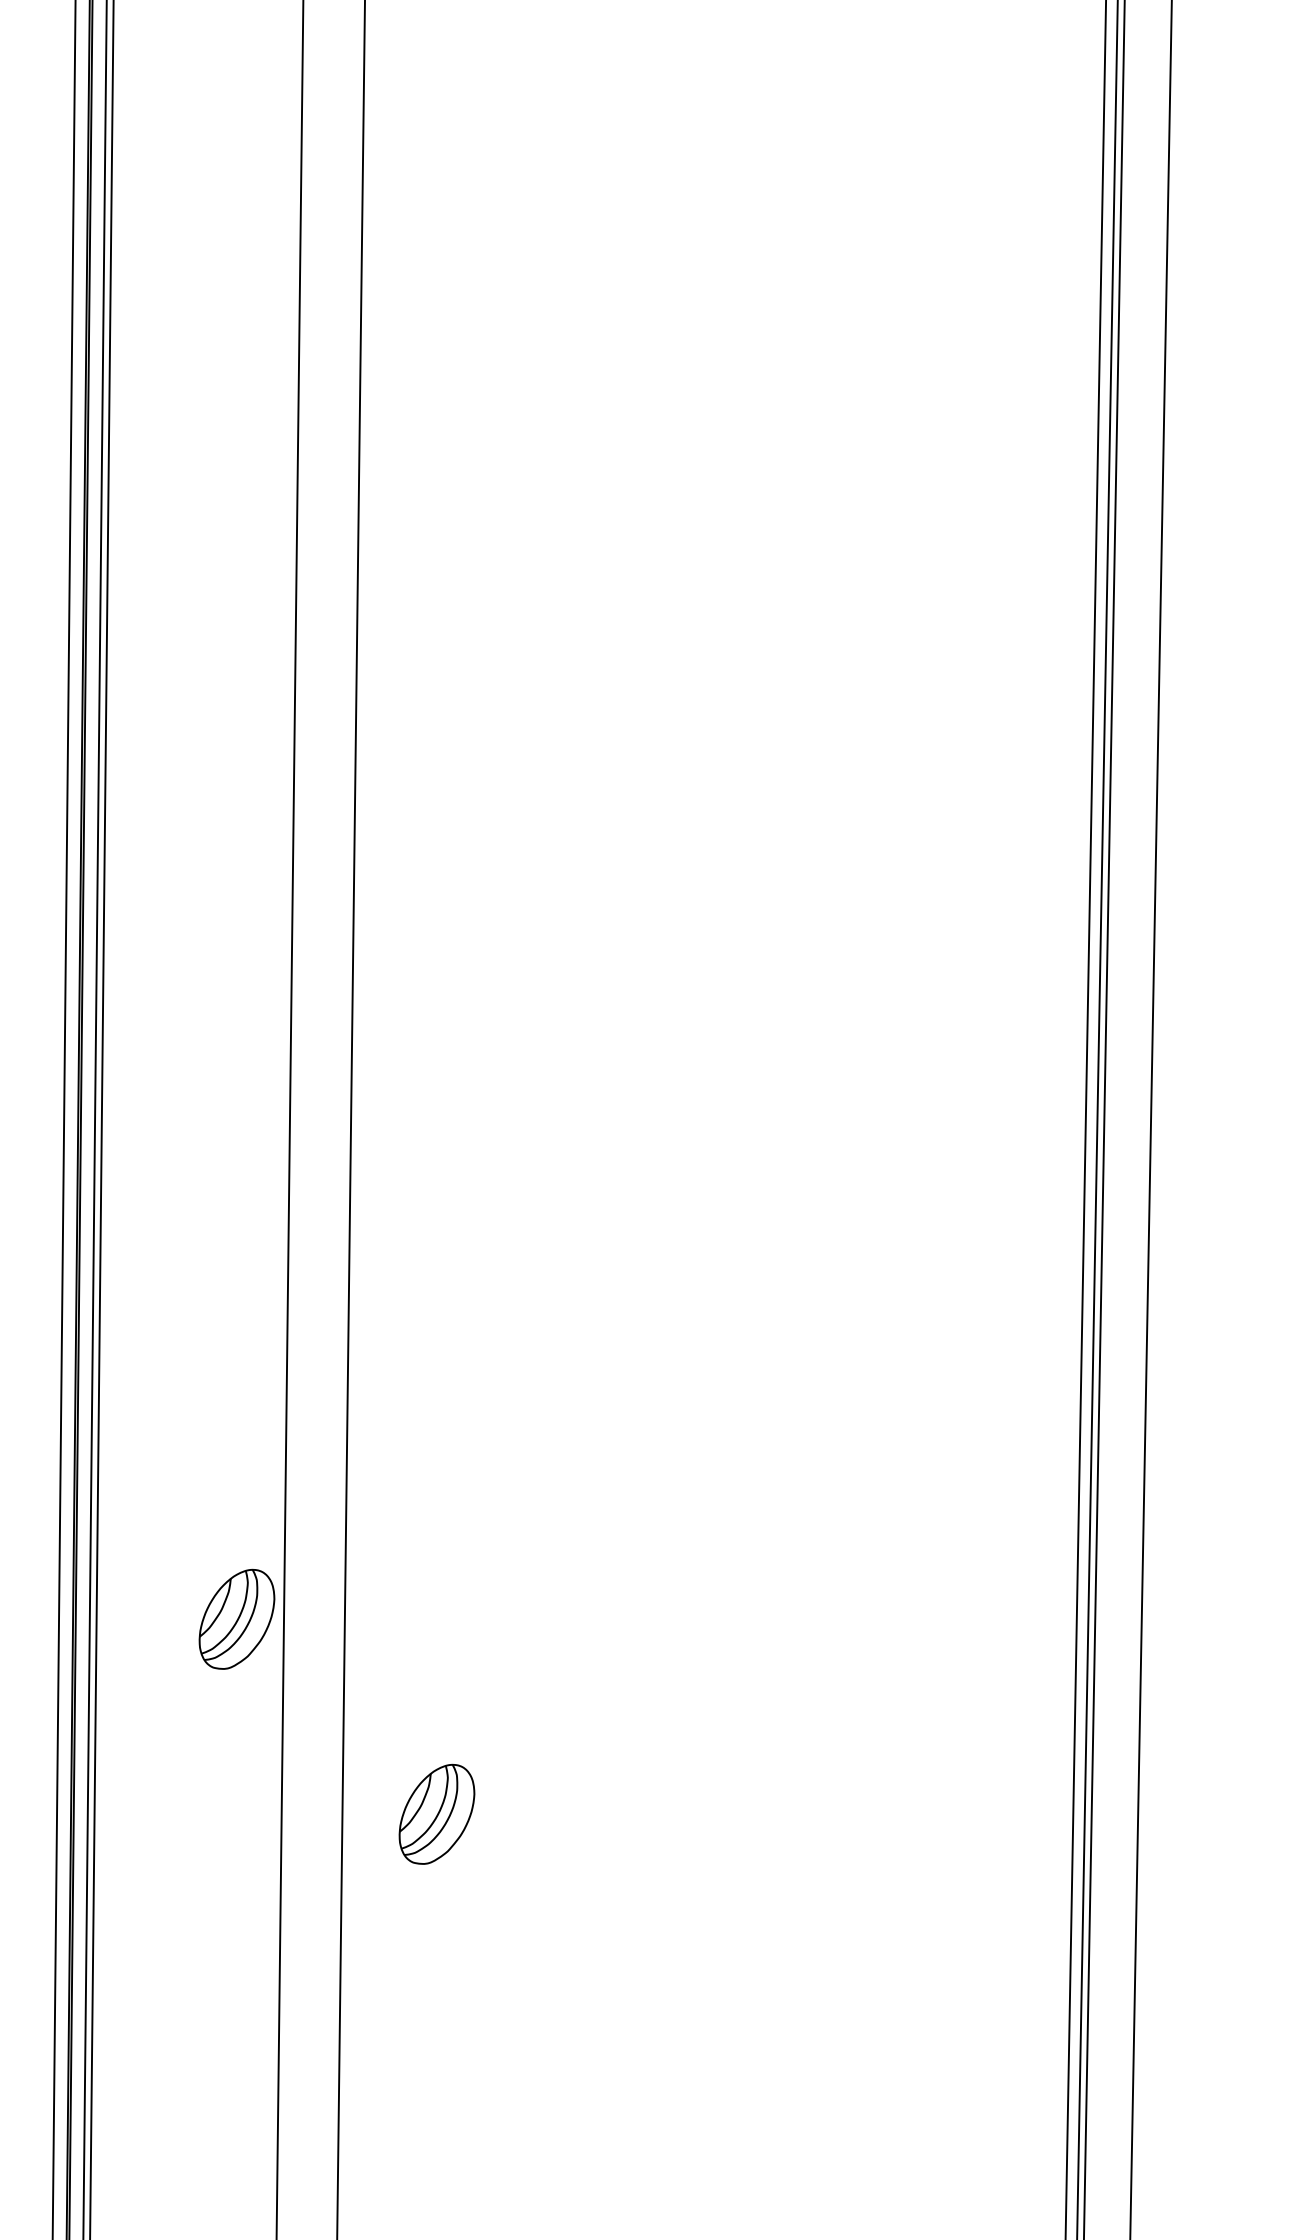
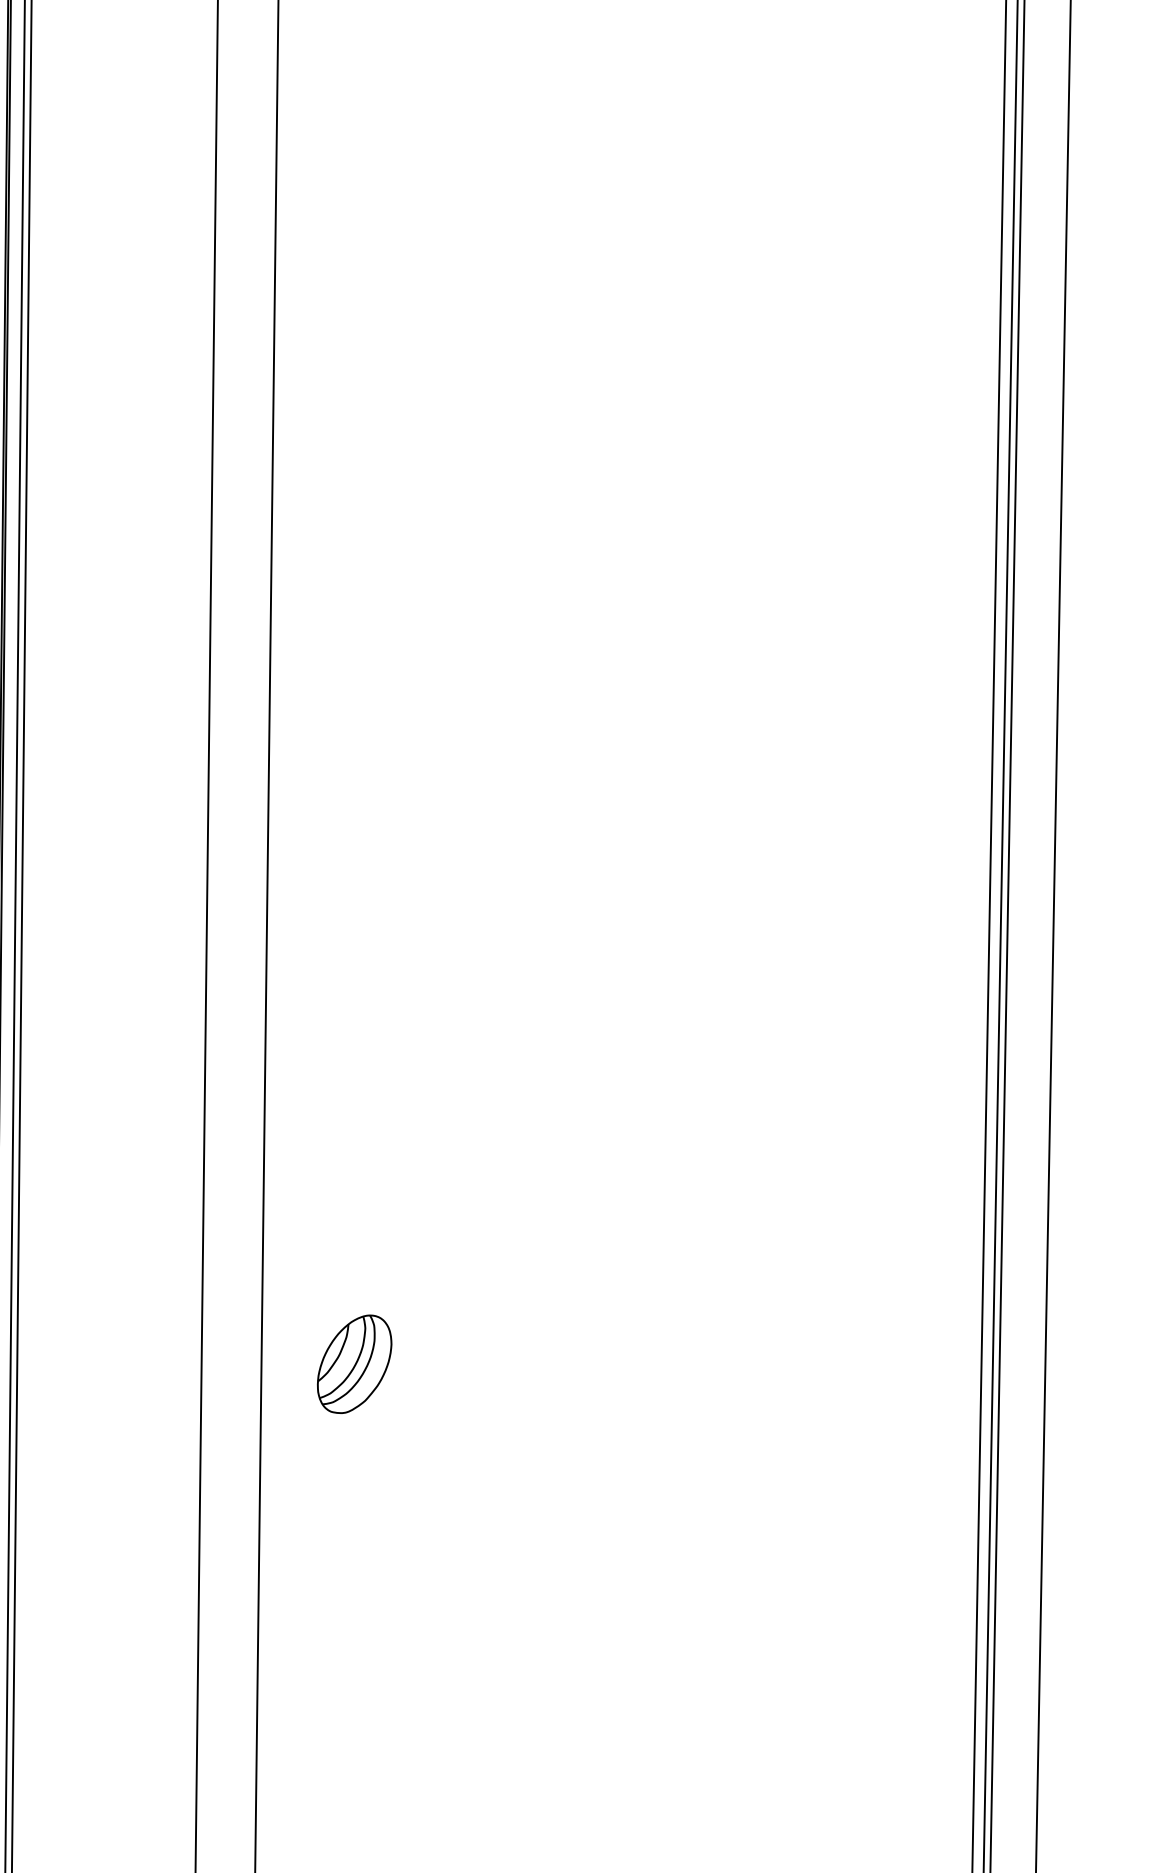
part: (236, 1618) -> (157, 1171), removed

